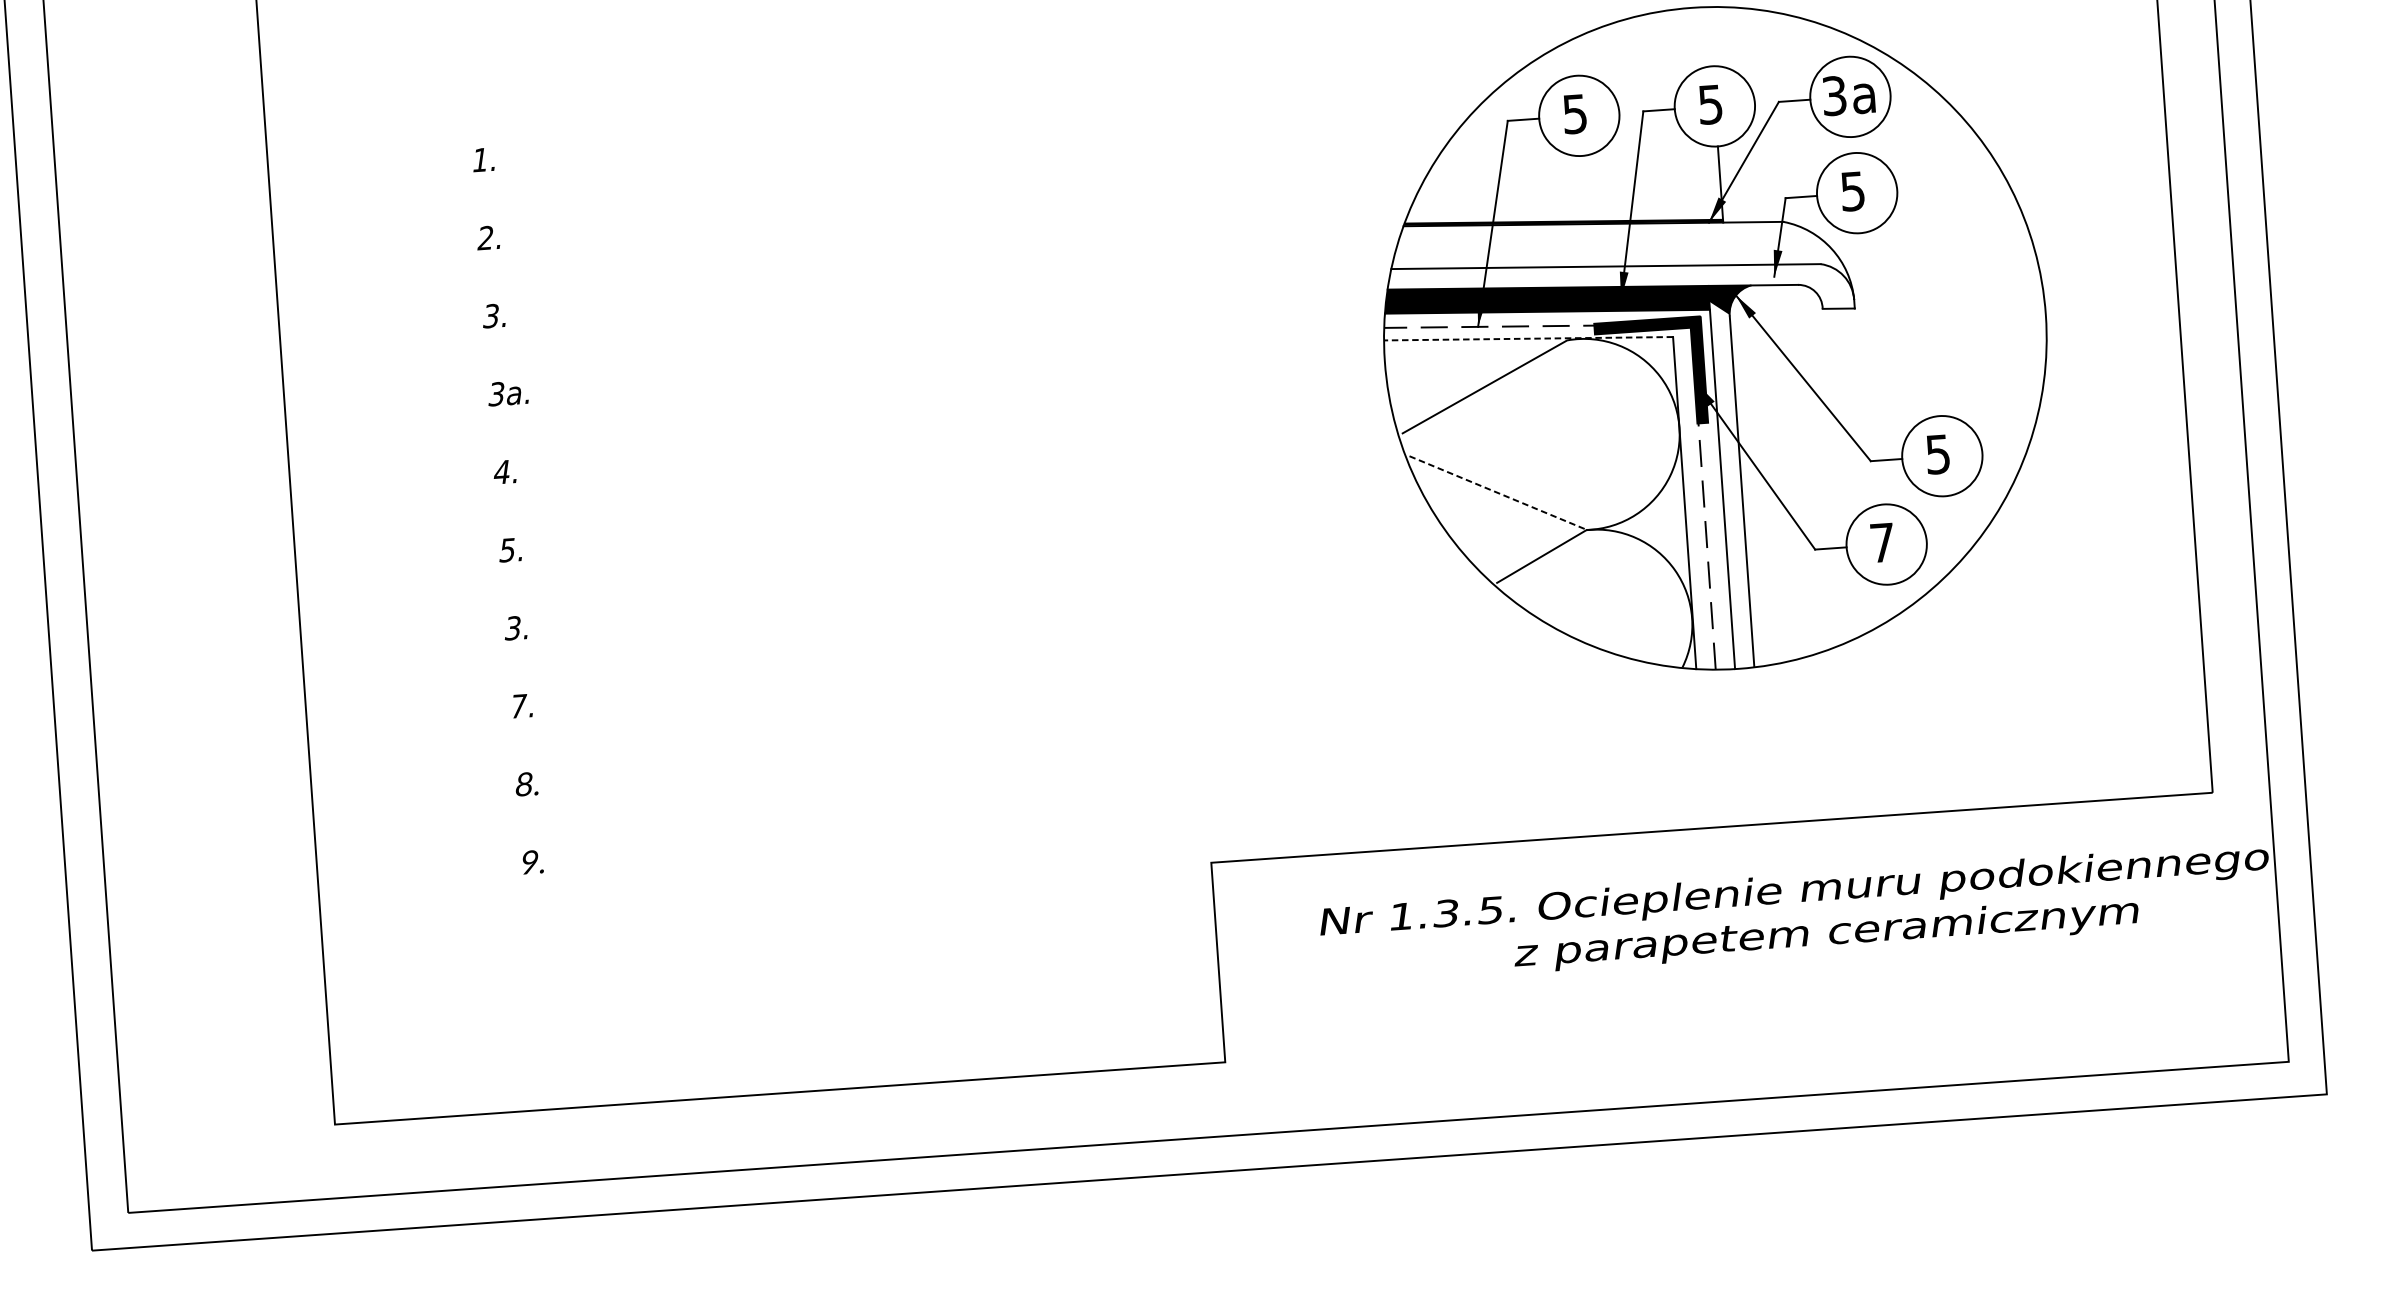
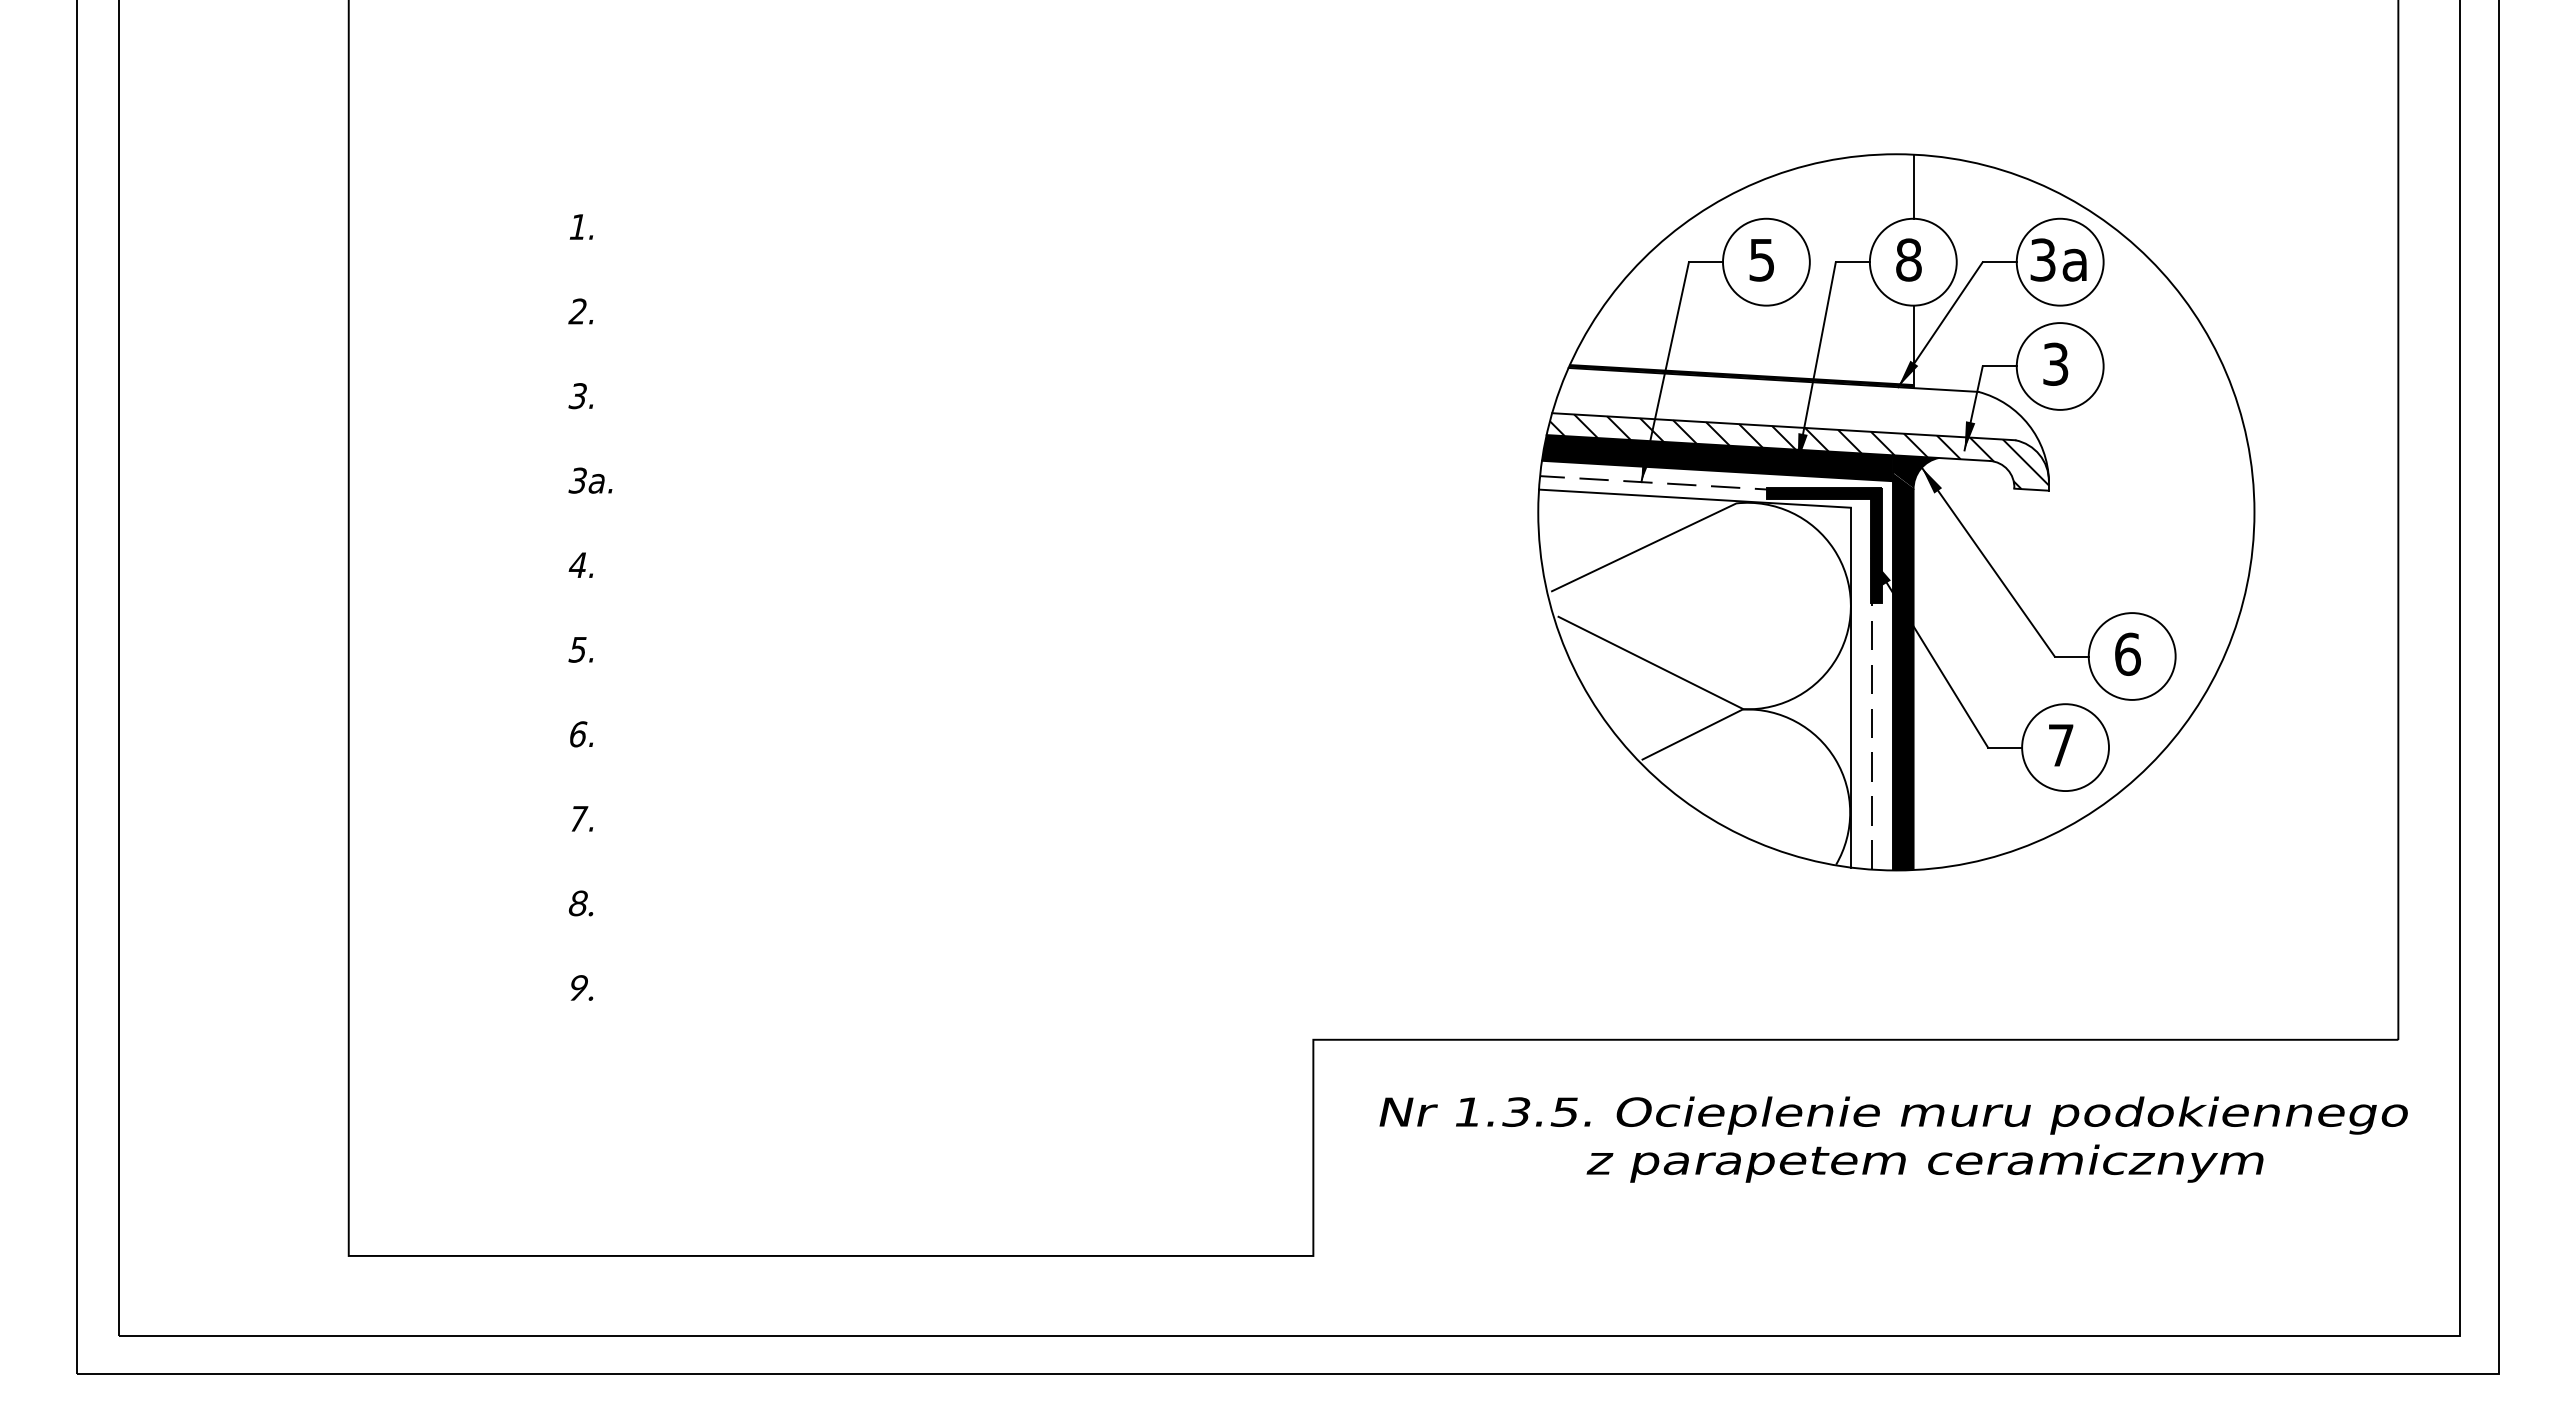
line: (1710, 36) -> (1913, 186), added
text: (1710, 104) -> (1908, 259), 5 -> 8
text: (1852, 190) -> (2055, 363), 5 -> 3
hatch: (1622, 288) -> (1799, 451), added
line: (1528, 338) -> (1694, 498), dashed -> solid
text: (1937, 453) -> (2127, 653), 5 -> 6
fill: (1731, 484) -> (1902, 671), added
line: (1498, 492) -> (1650, 662), dashed -> solid
text: (512, 628) -> (577, 734), 3. -> 6.
text: (1795, 914) -> (1893, 1139), moved

